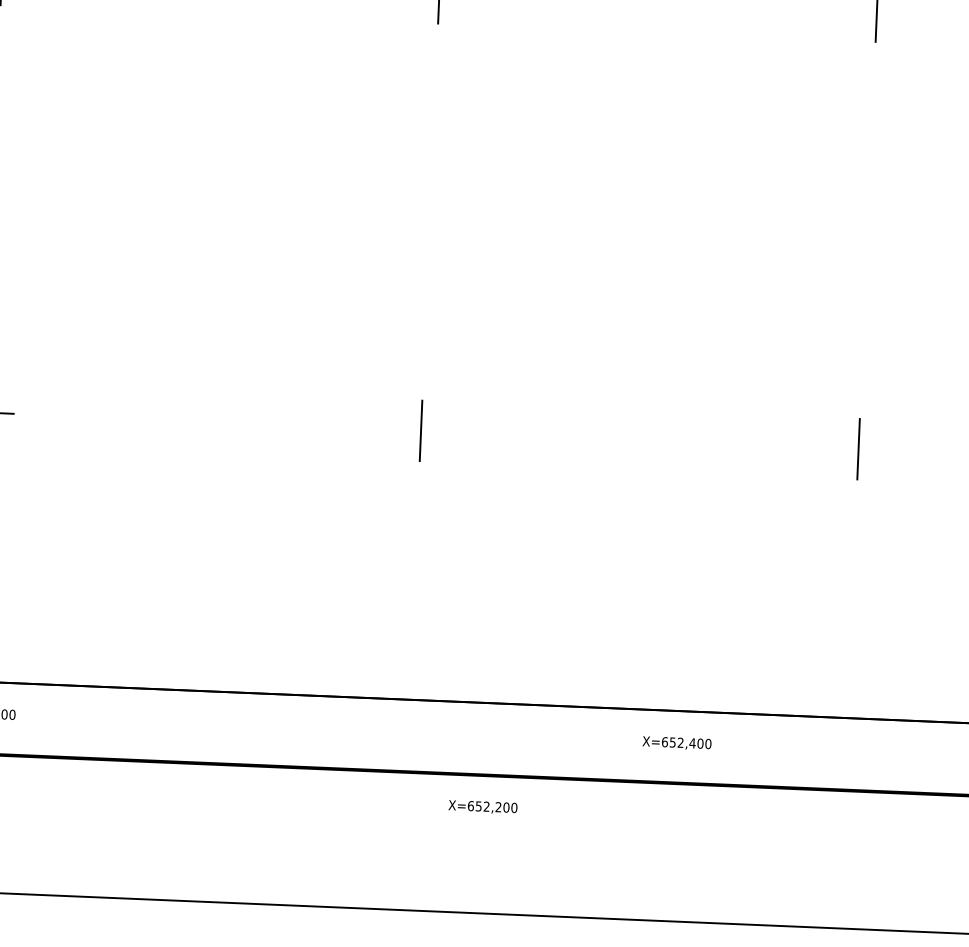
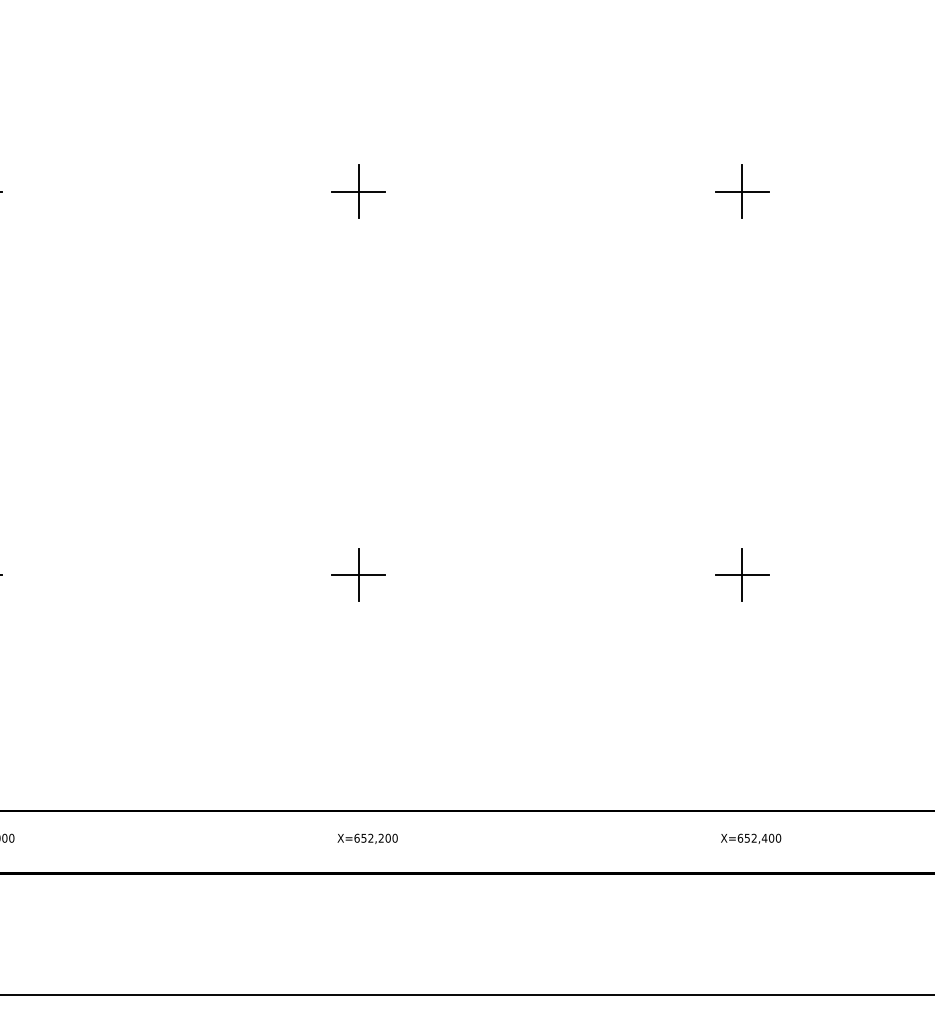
line: (876, 11) -> (741, 191), added
line: (420, 430) -> (358, 574), added
line: (857, 448) -> (741, 574), added
text: (677, 742) -> (751, 838), moved
text: (482, 806) -> (367, 838), moved

